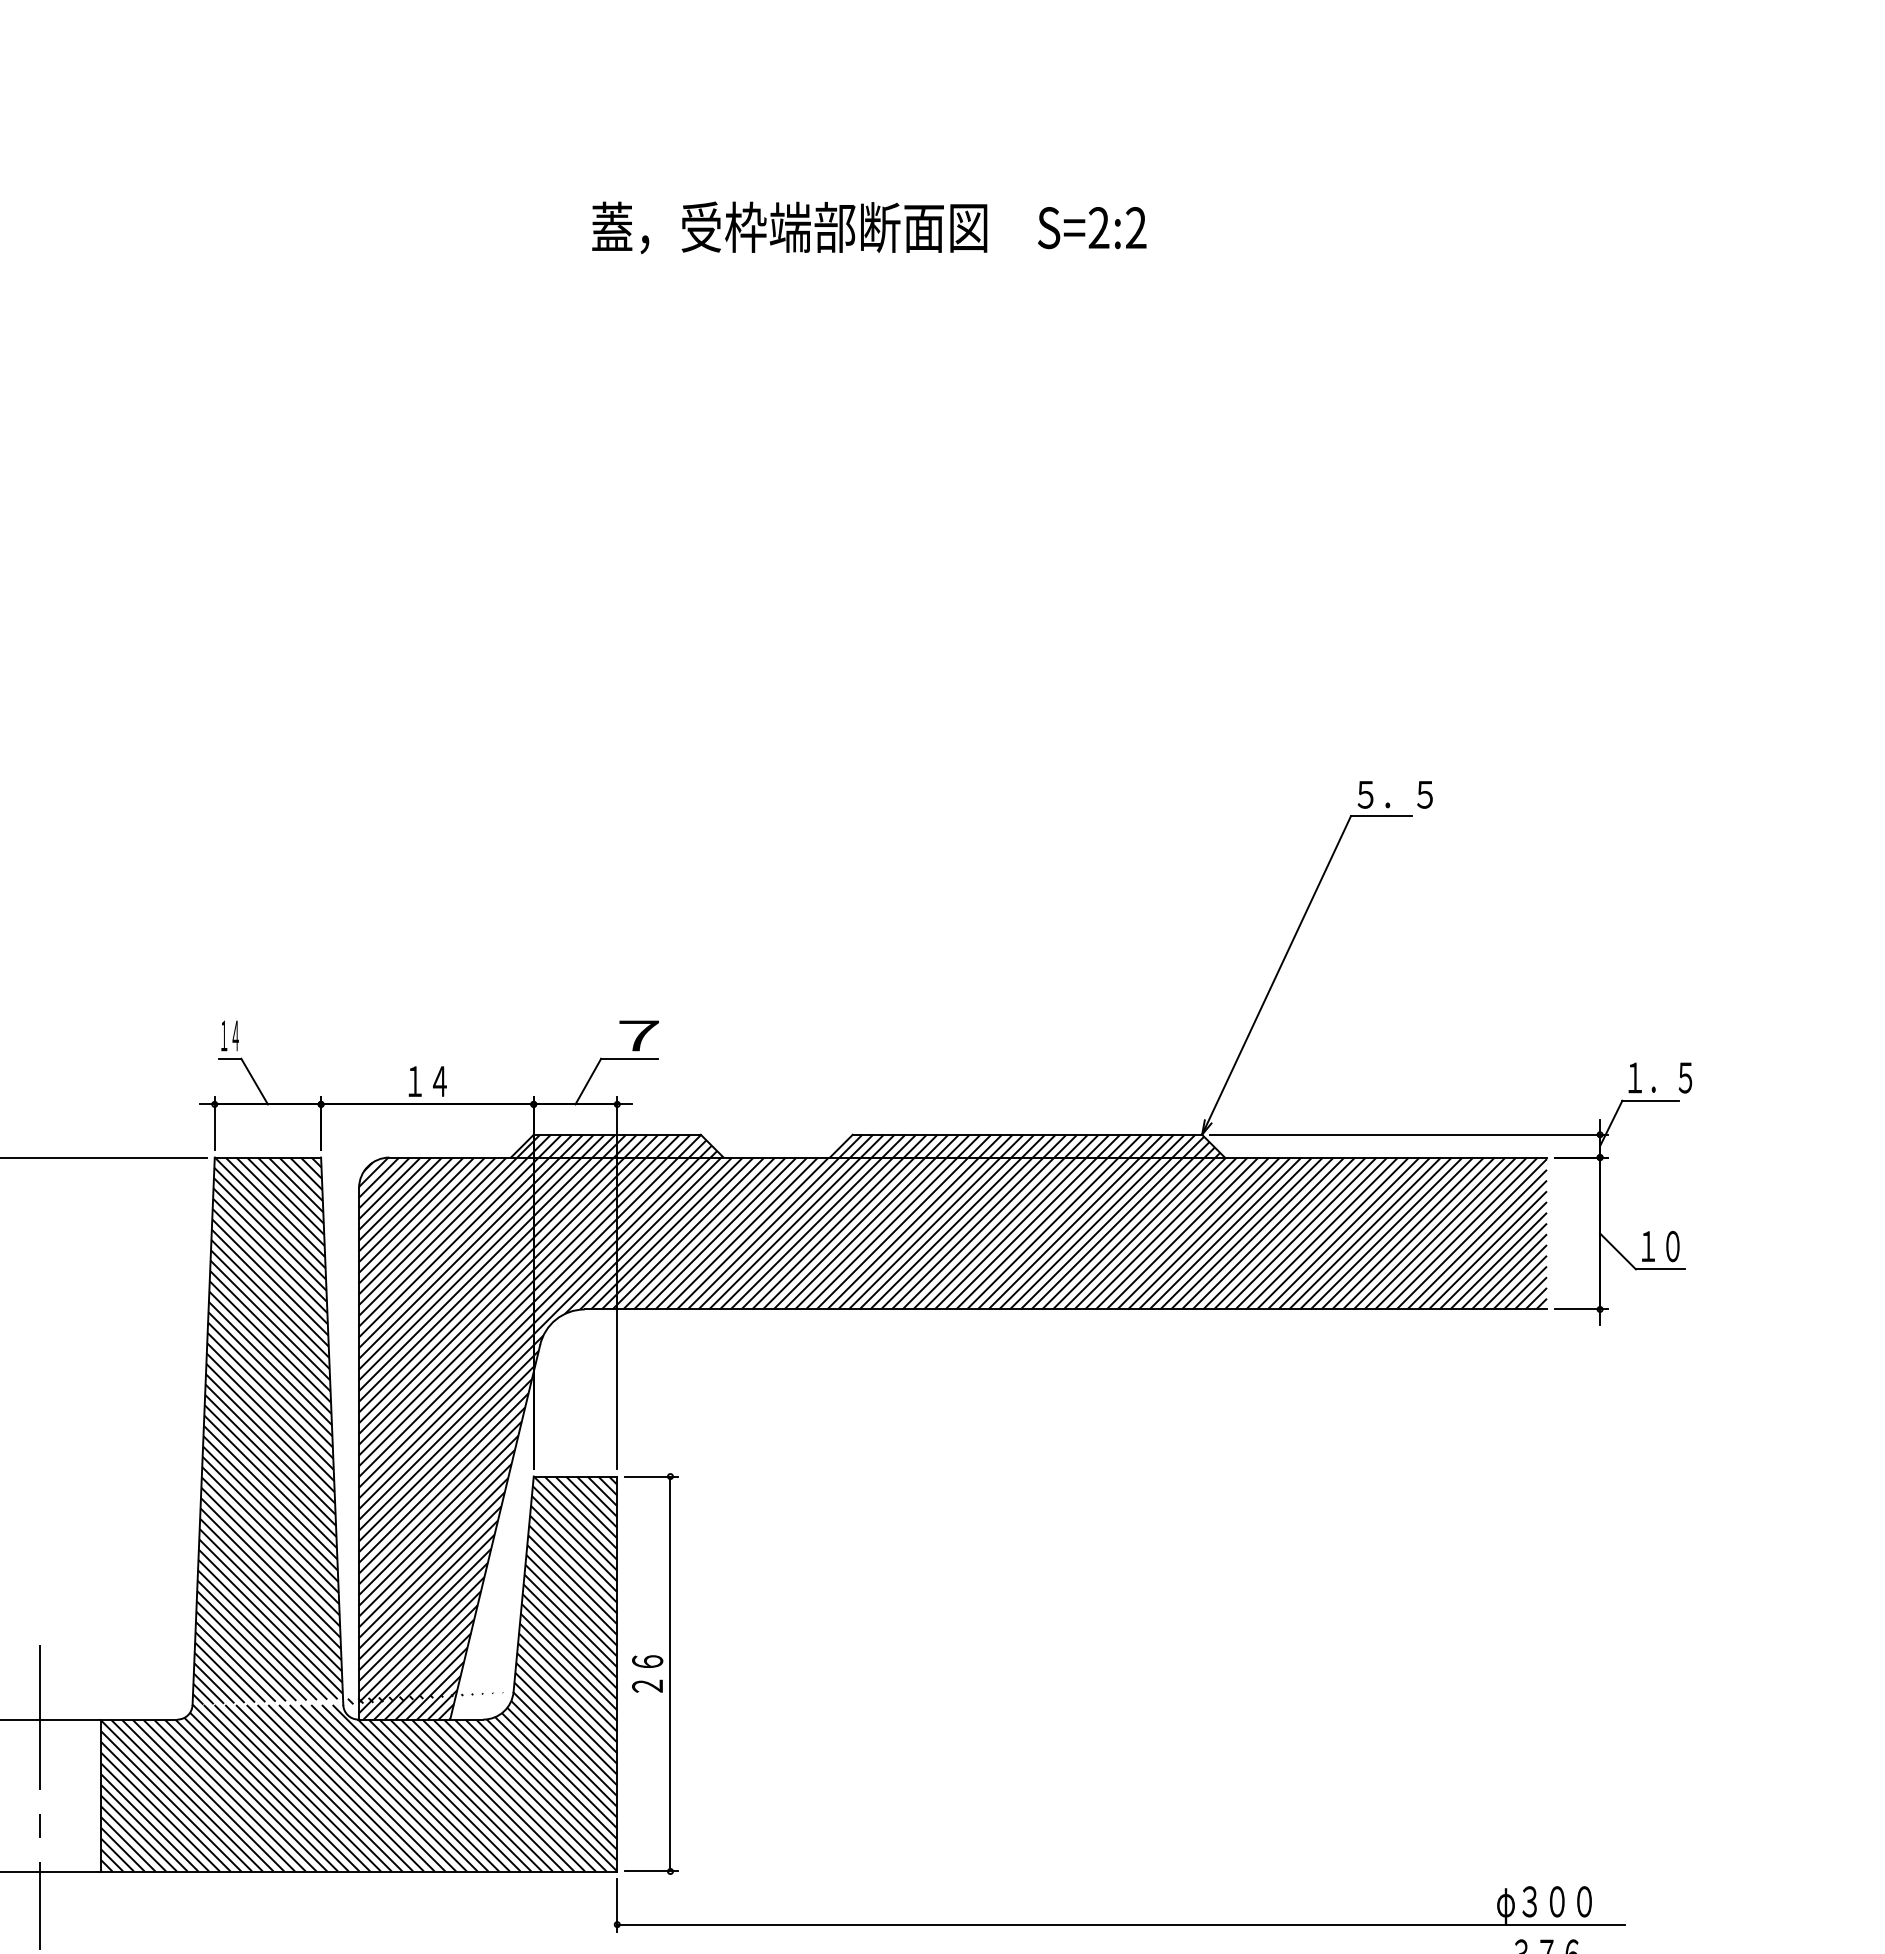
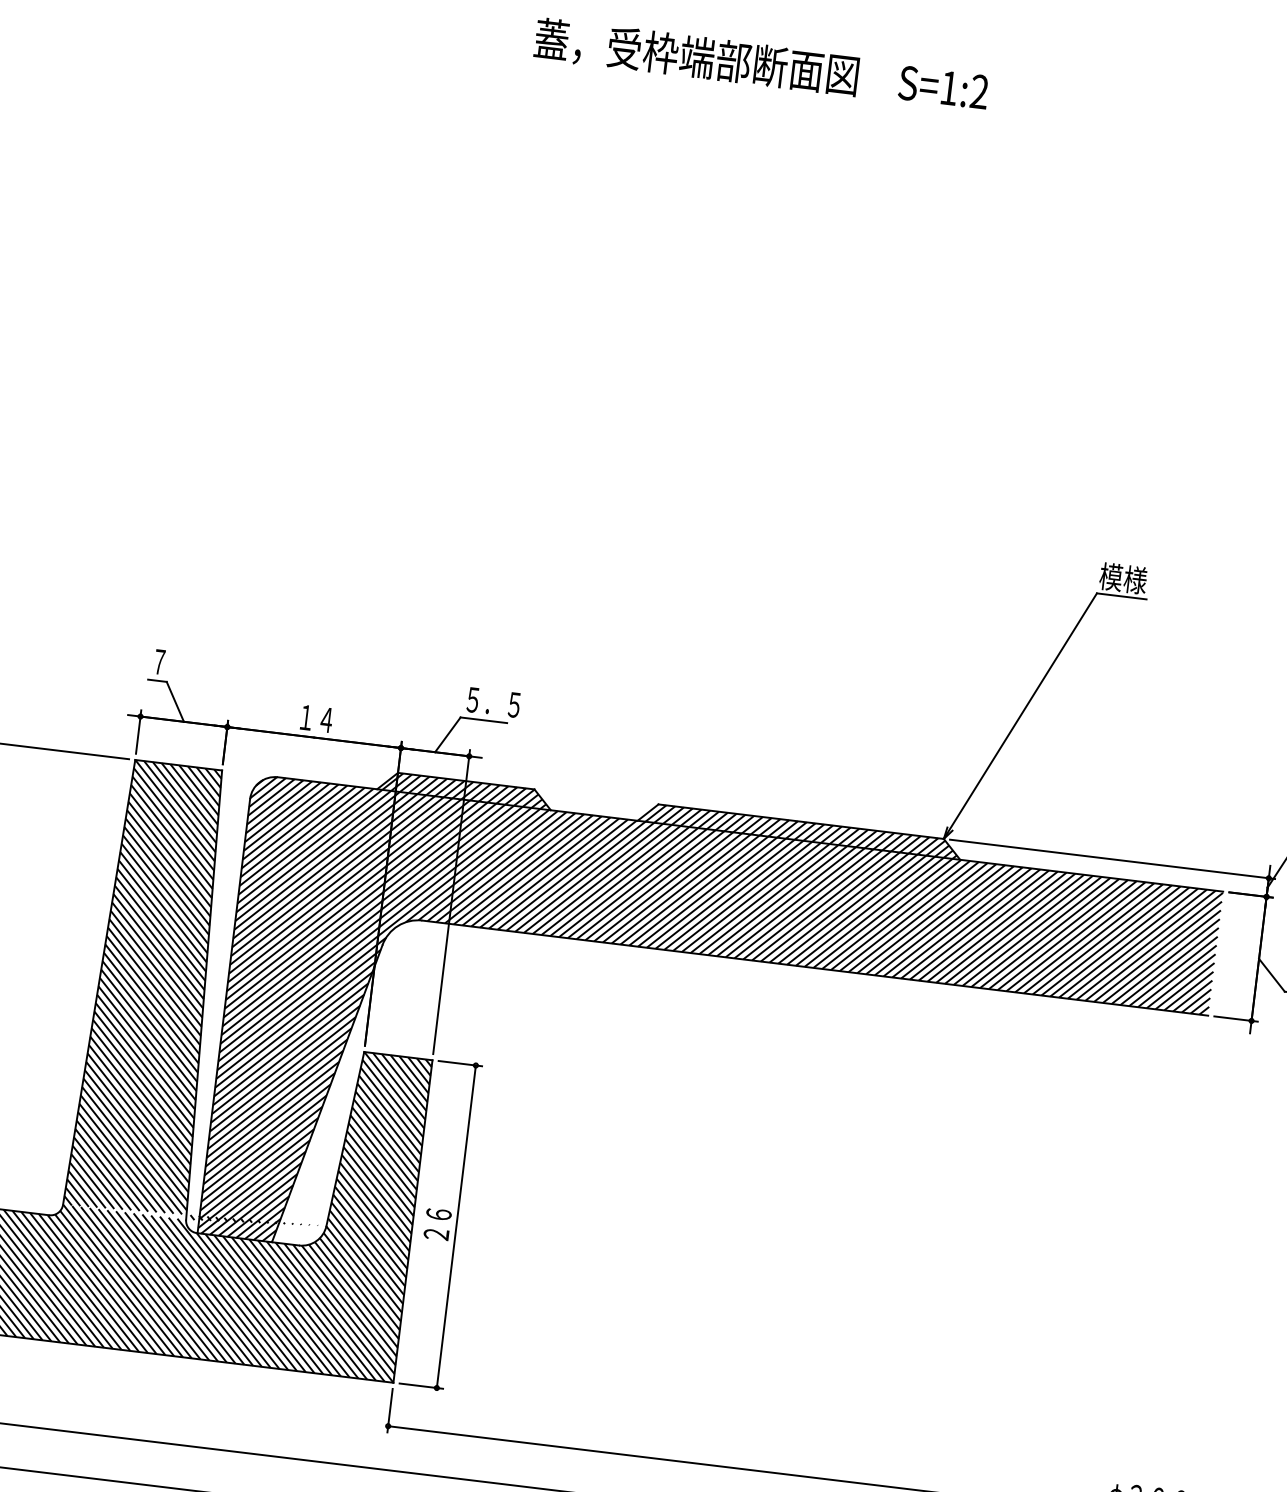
text: (1098, 227) -> (948, 87), S=2:2 -> S=1:2
text: (1392, 794) -> (1132, 579), ５．５ -> 模様
text: (229, 1035) -> (159, 661), １４ -> ７
text: (638, 1035) -> (493, 702), ７ -> ５．５

